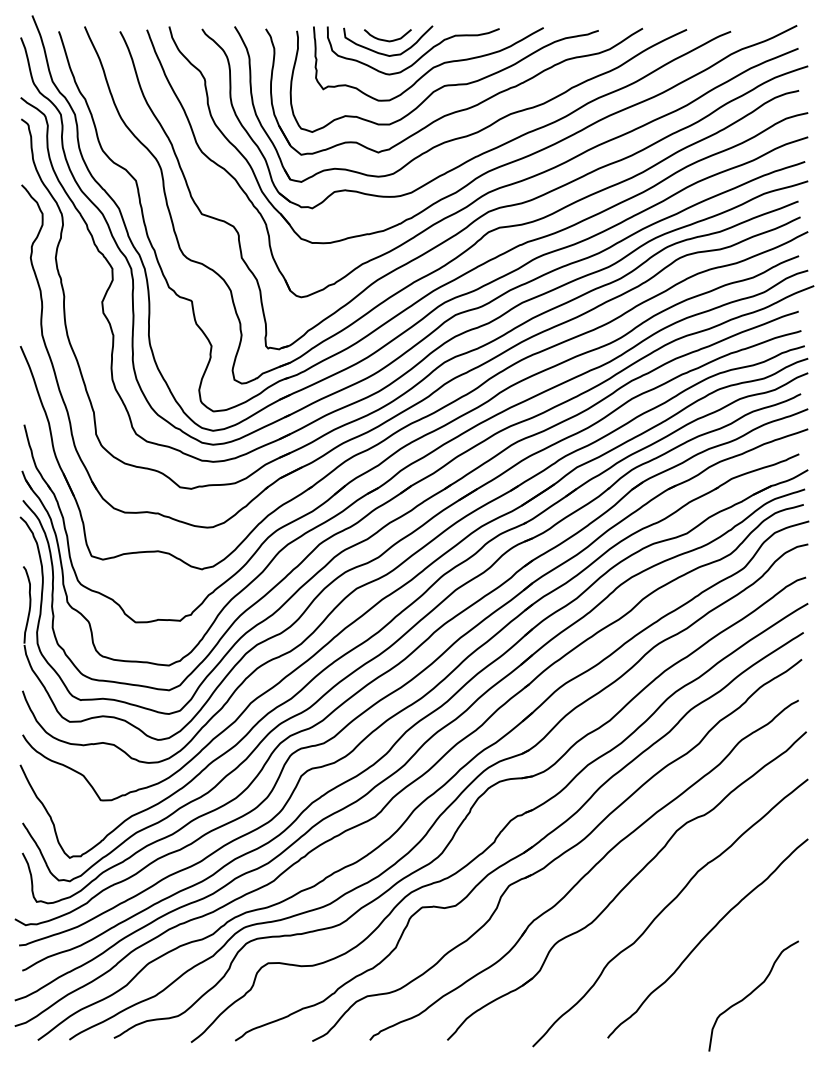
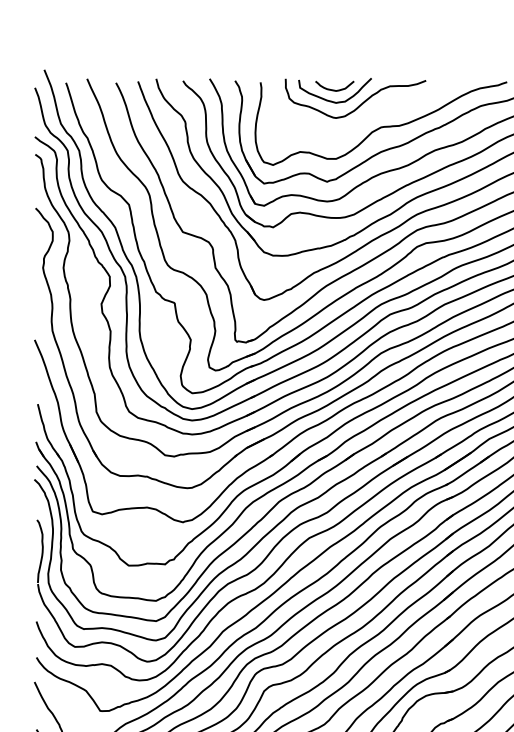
curve: (431, 67) -> (370, 112), removed

